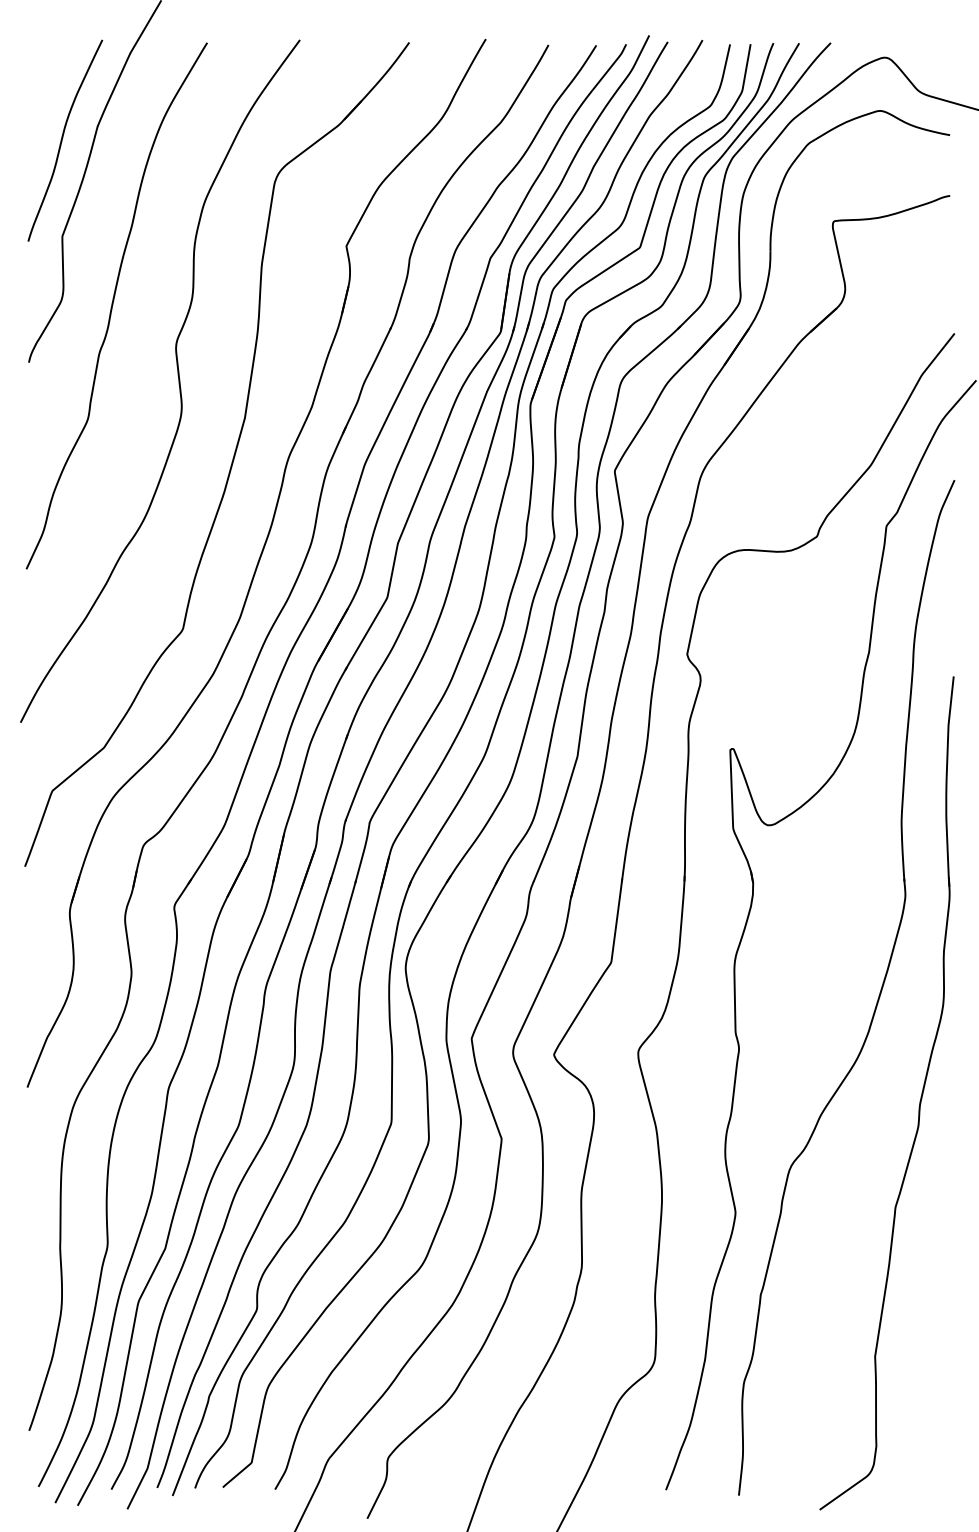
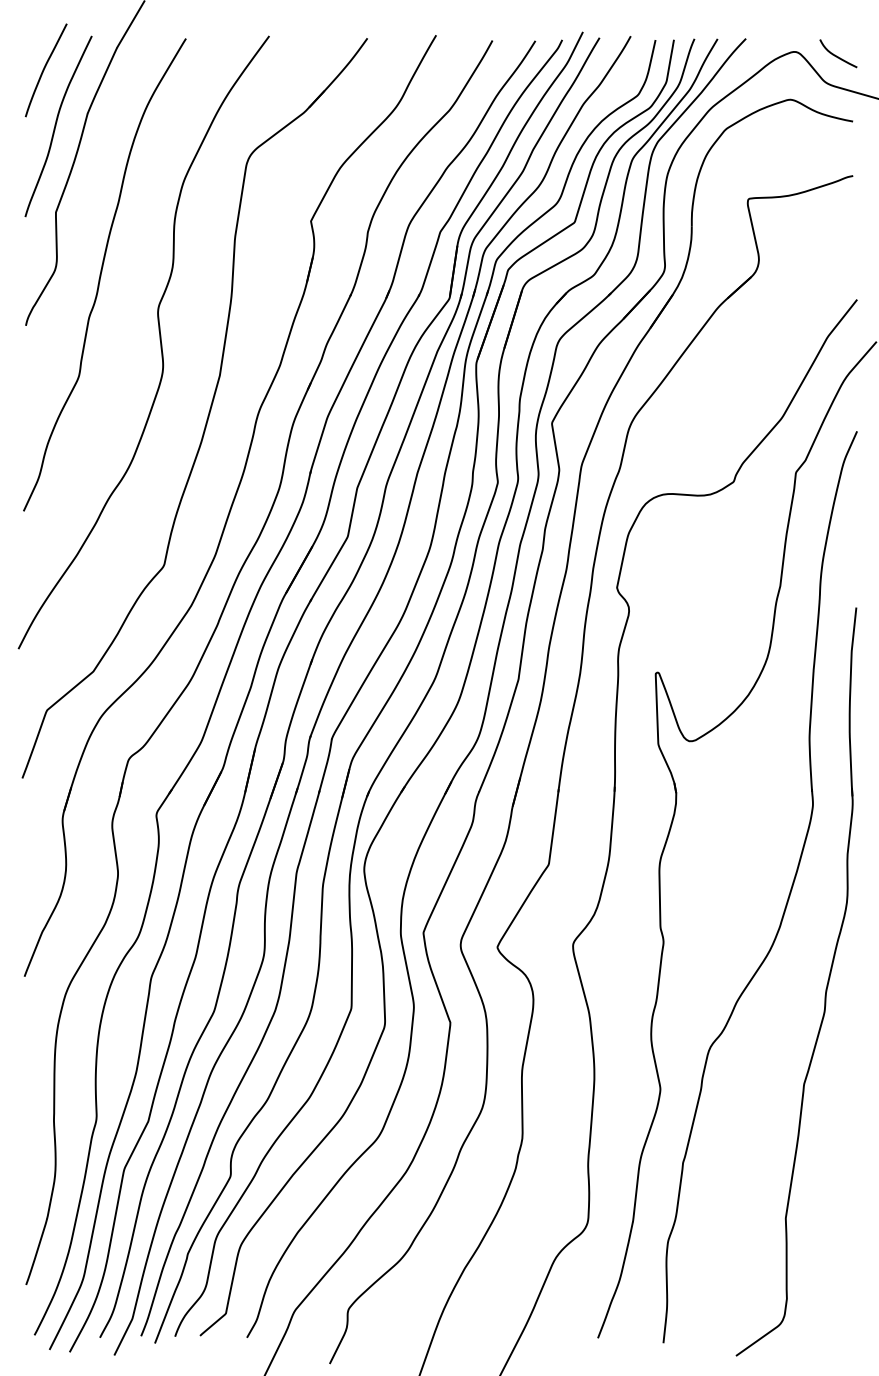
curve: (931, 61) -> (836, 55), added
curve: (49, 78) -> (44, 70), added

